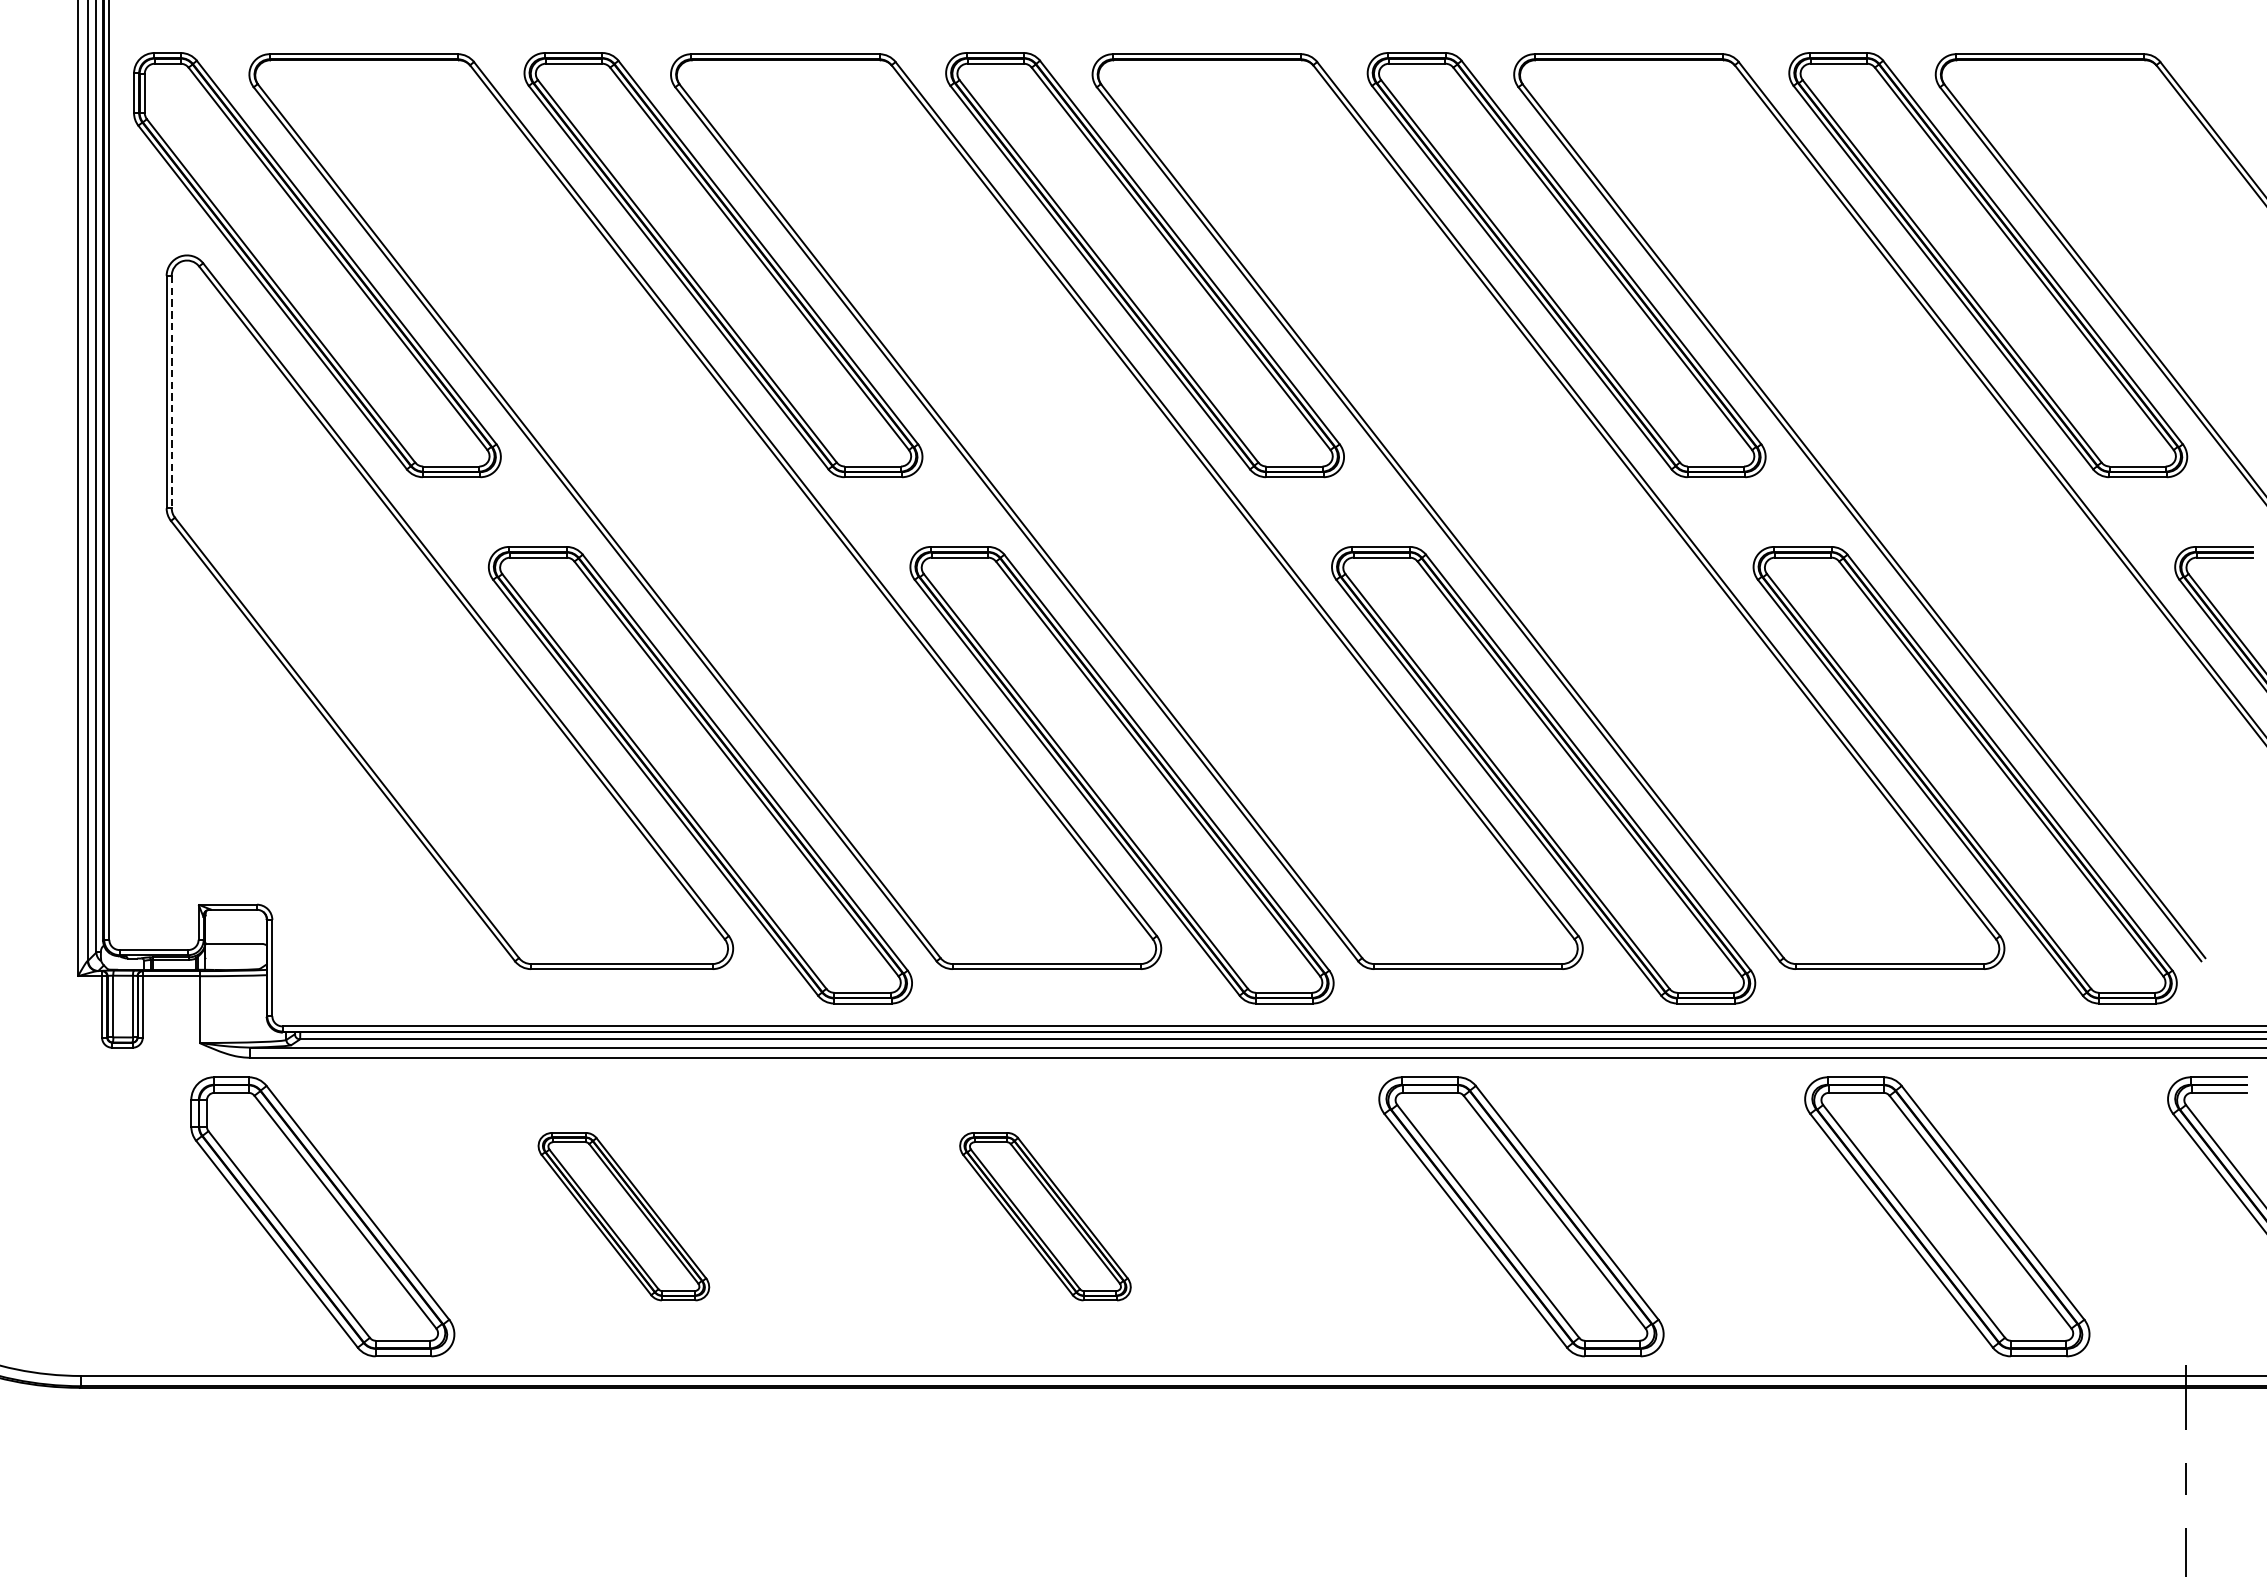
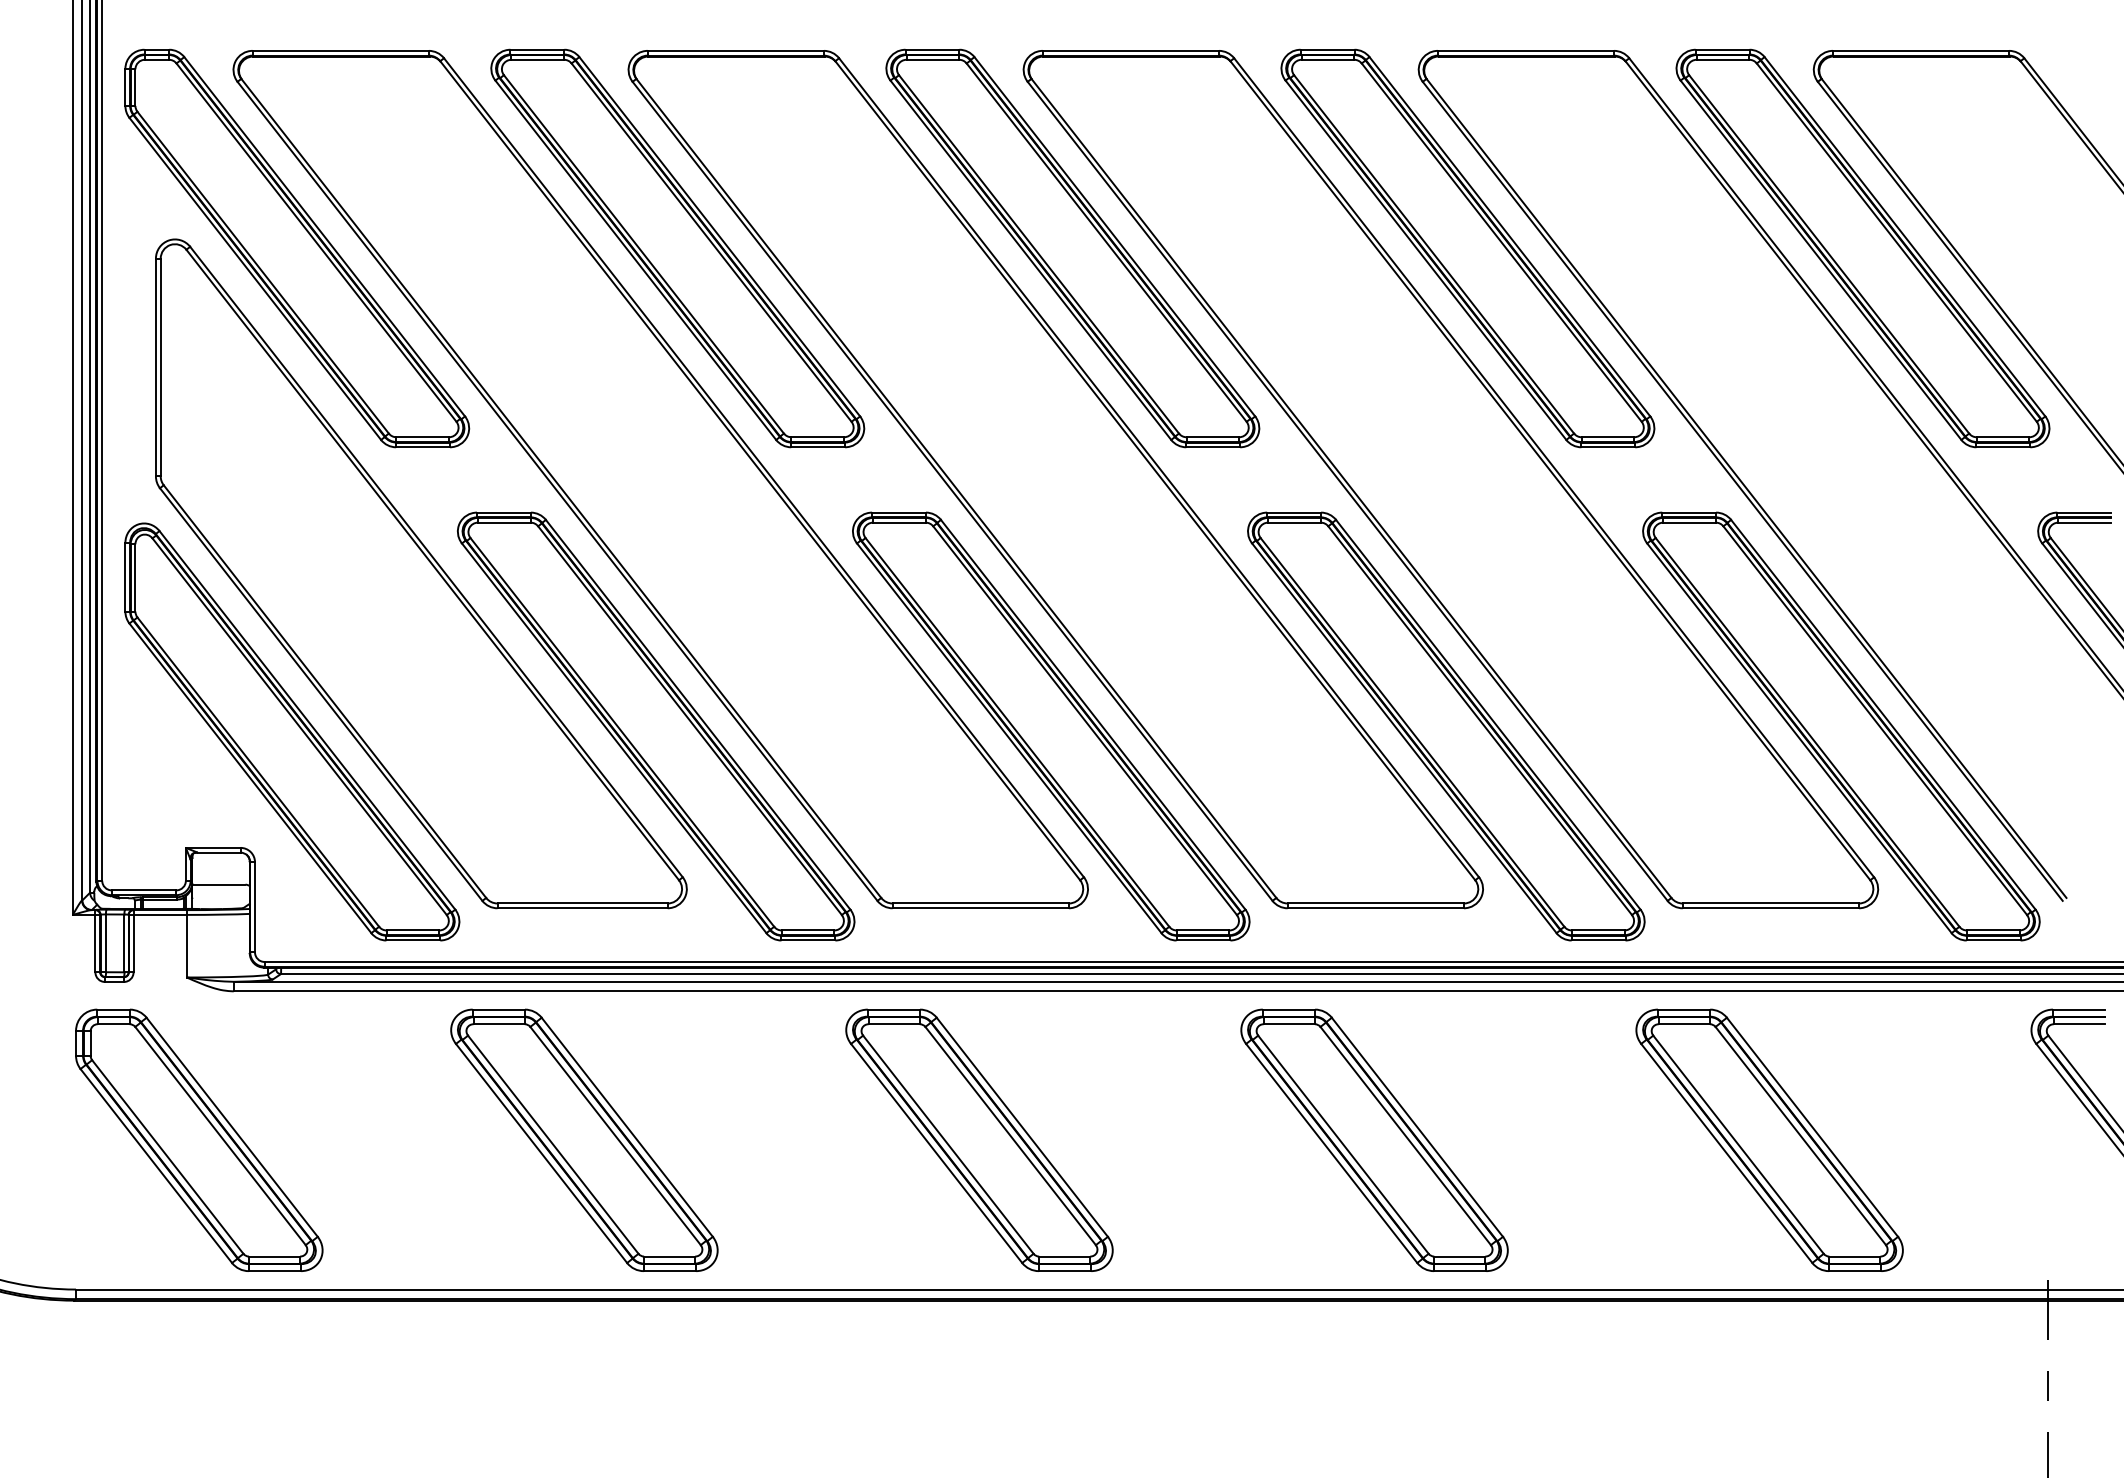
line: (171, 392) -> (160, 367), dashed -> solid
part: (312, 780) -> (292, 731), added
part: (323, 1215) -> (199, 1139), moved
part: (623, 1215) -> (584, 1139), size x1.67
part: (1045, 1215) -> (979, 1139), size x1.67
part: (1521, 1215) -> (1374, 1139), moved
part: (1947, 1215) -> (1769, 1139), moved

